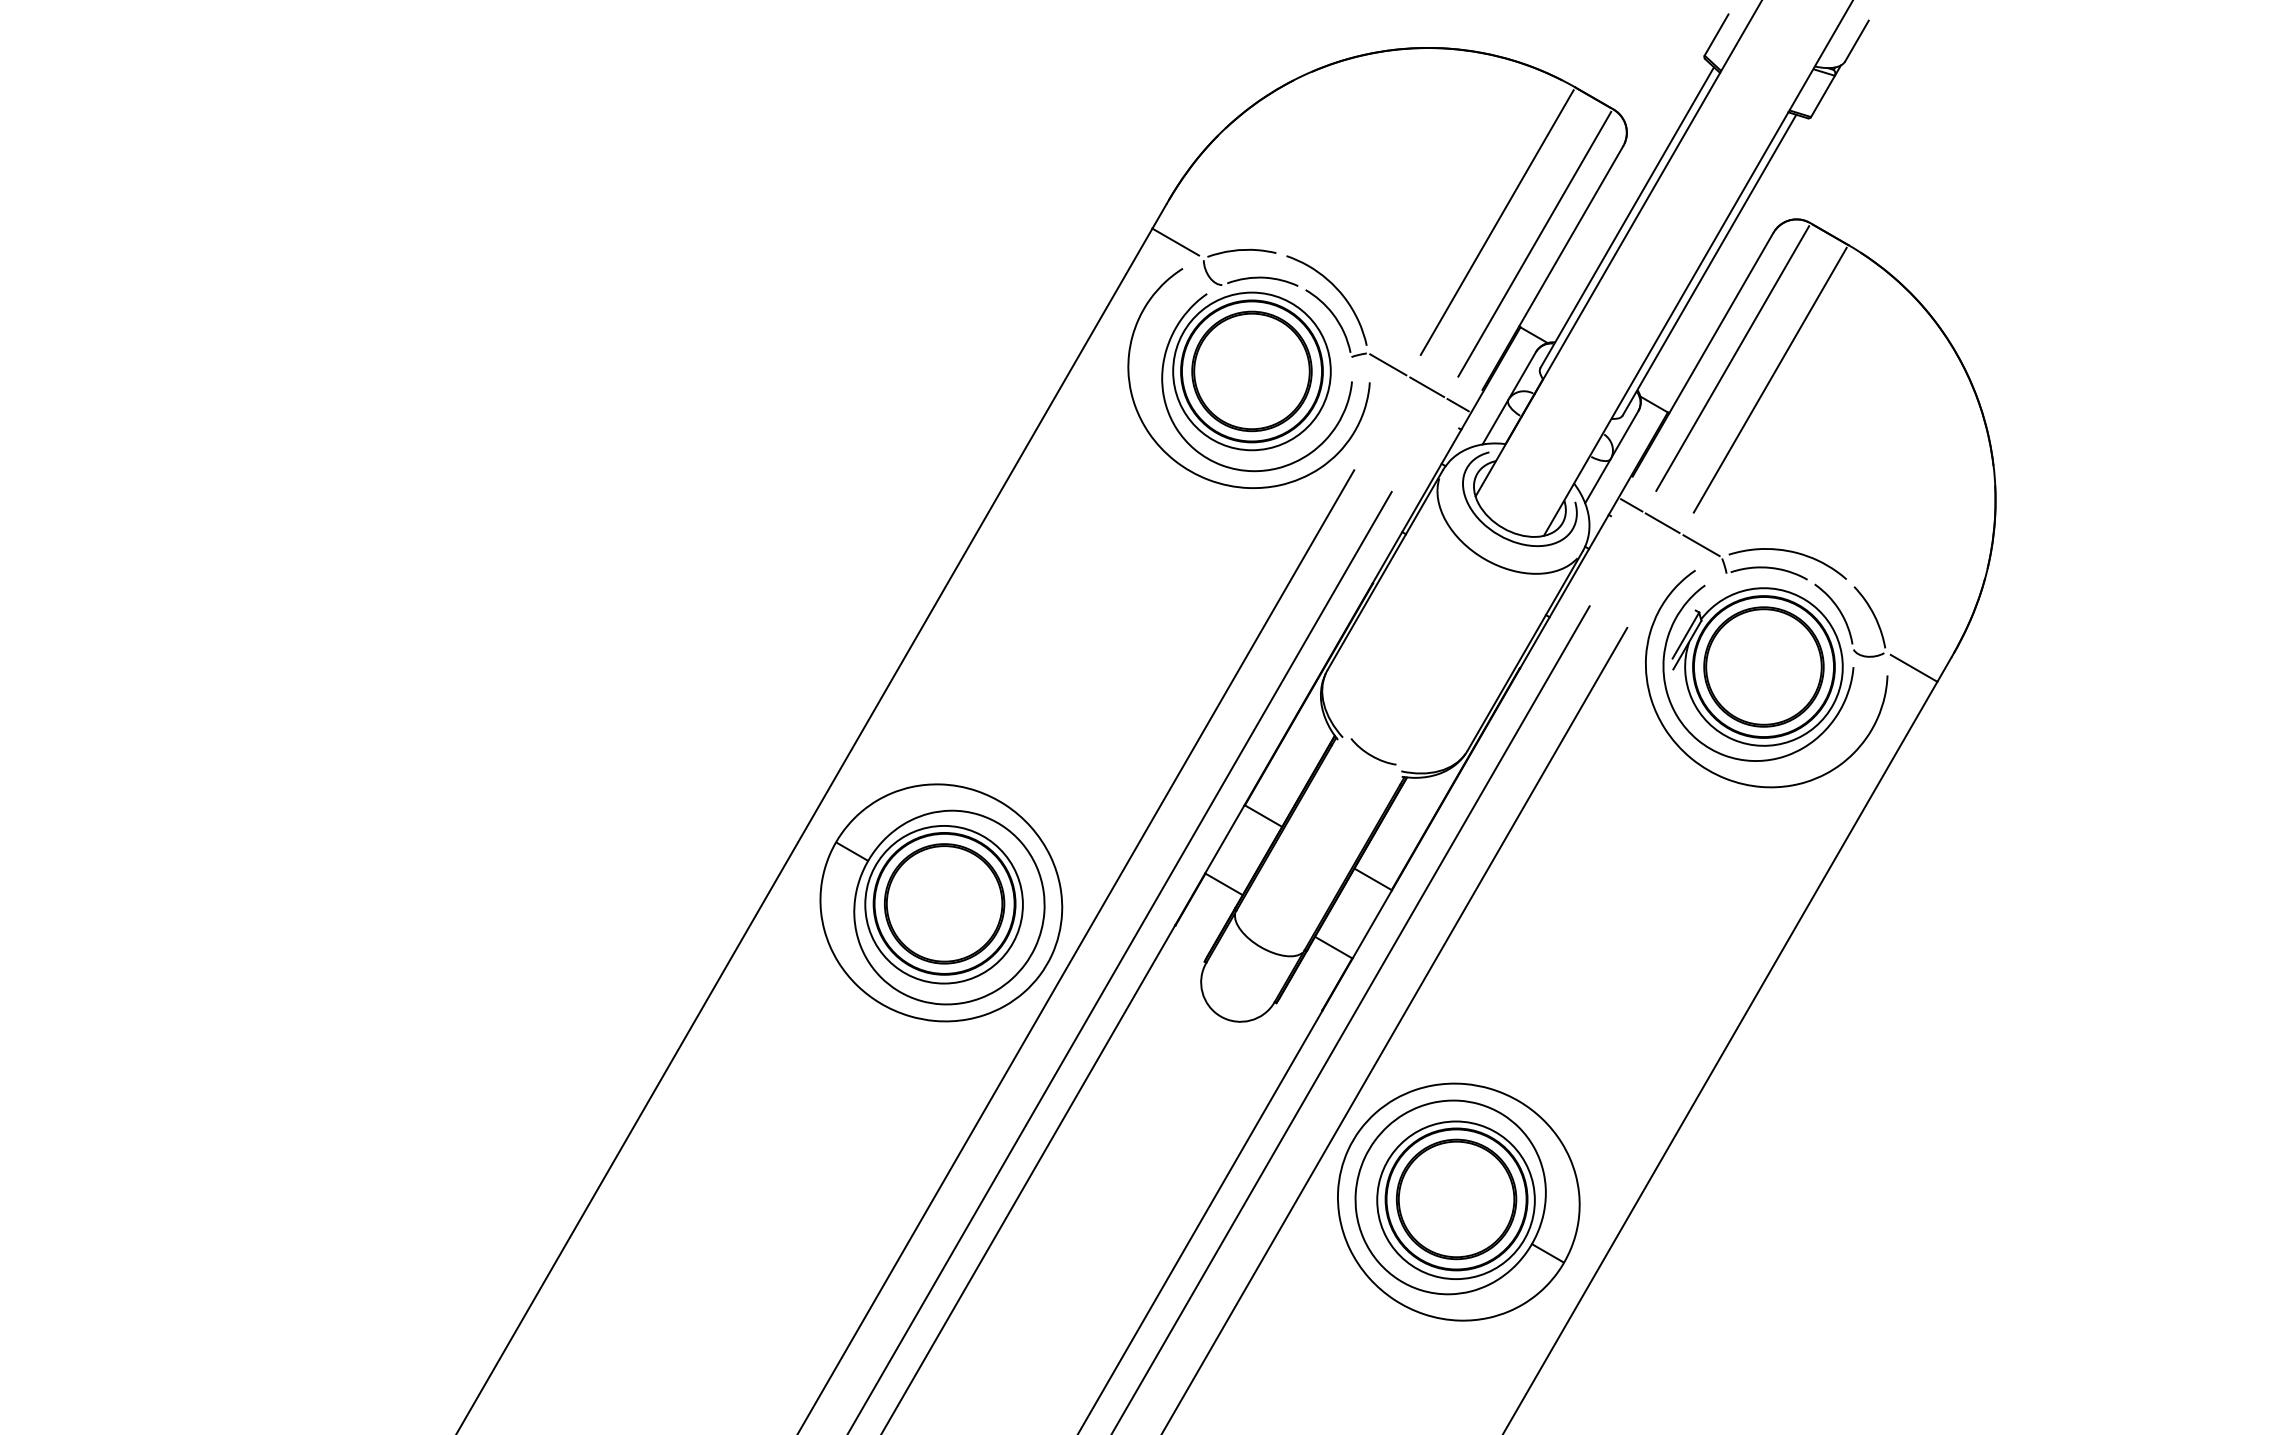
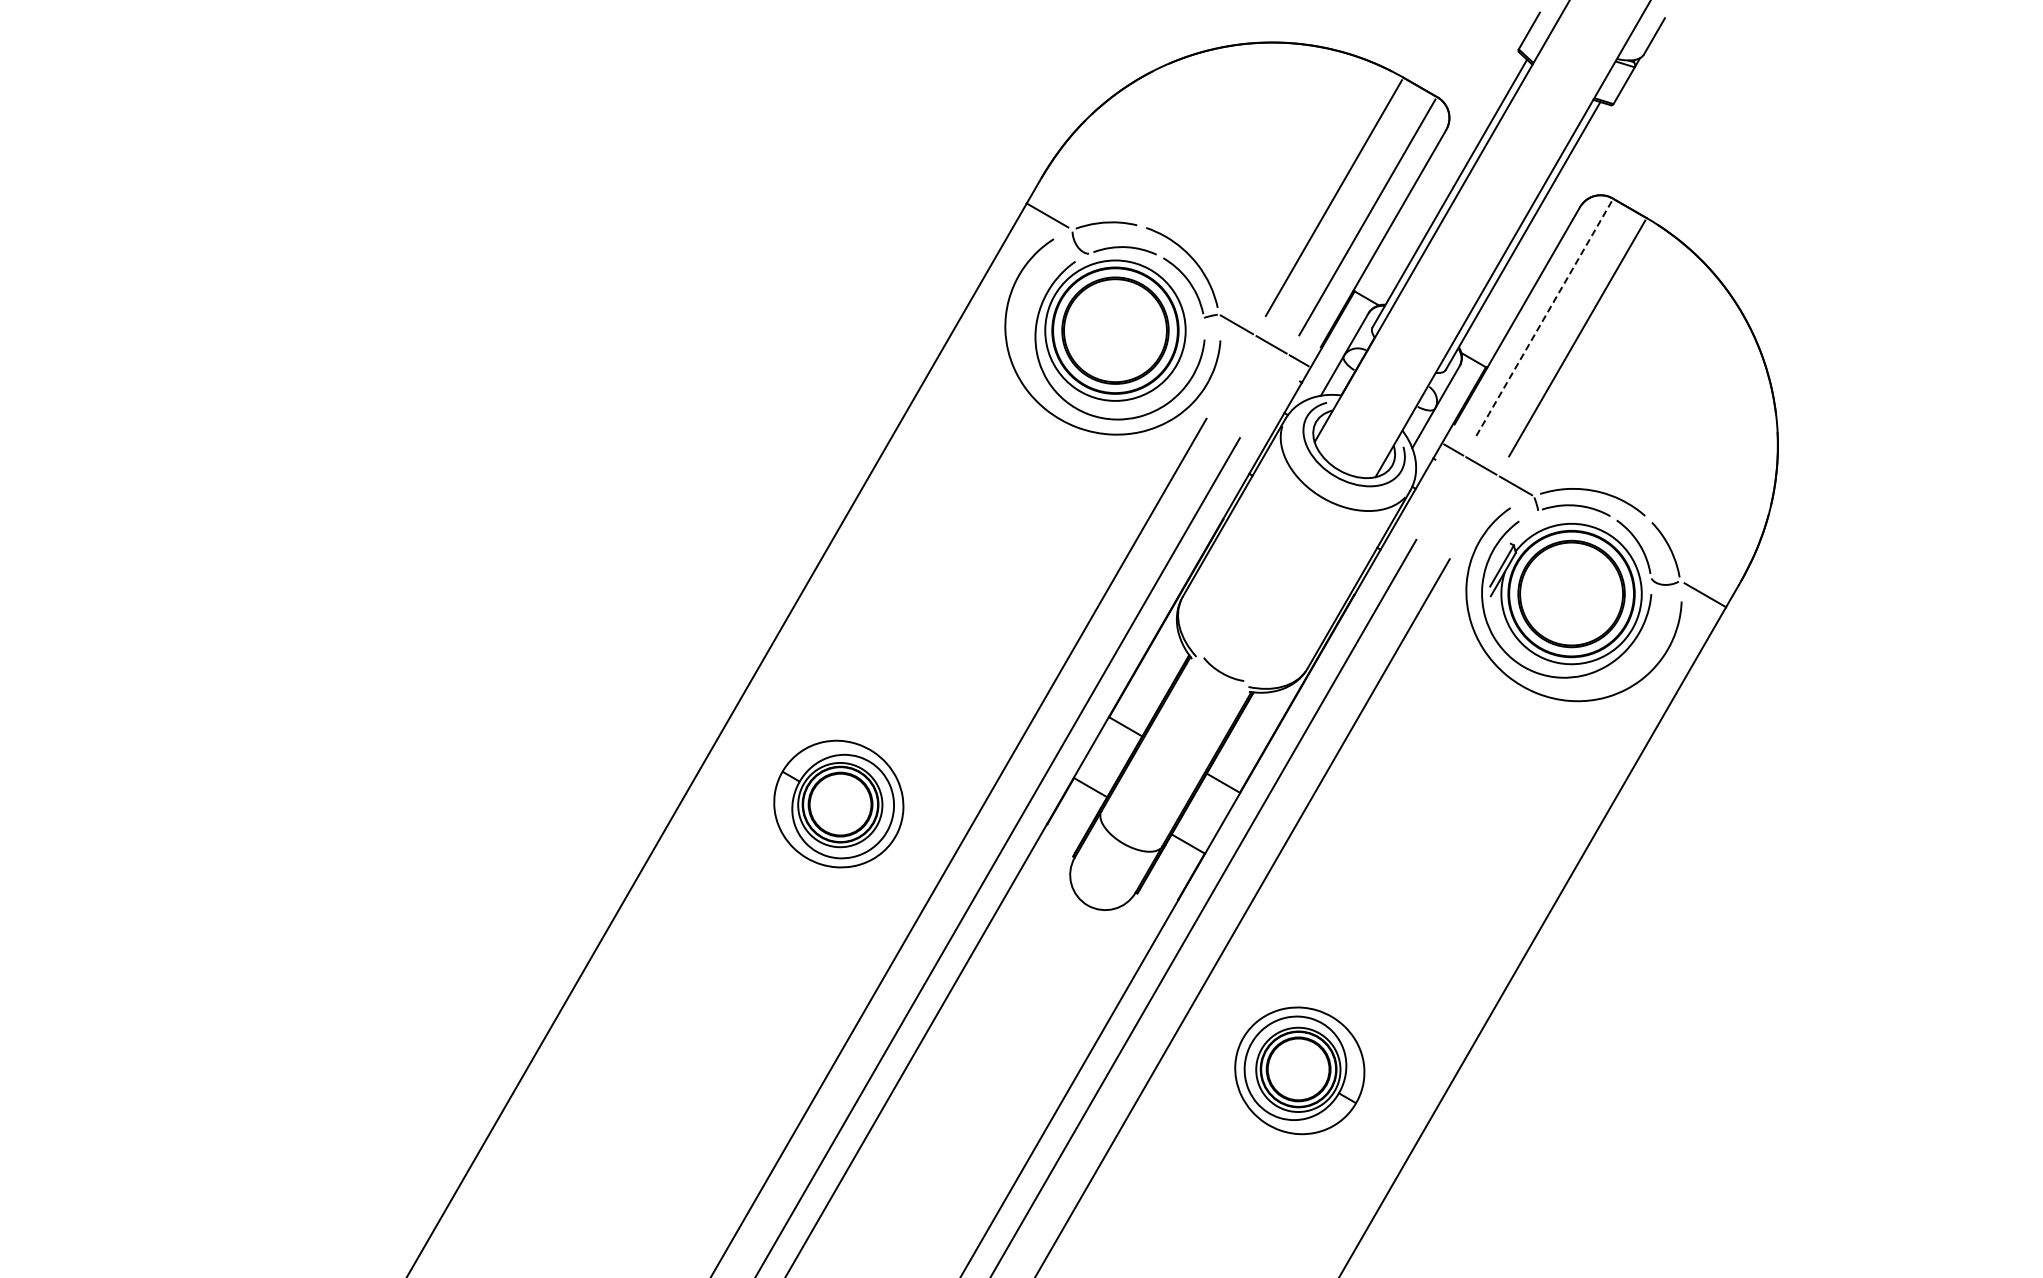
line: (1732, 358) -> (1543, 319), solid -> dashed
part: (941, 902) -> (838, 803), size x0.6
part: (1458, 1201) -> (1299, 1070), size x0.6

